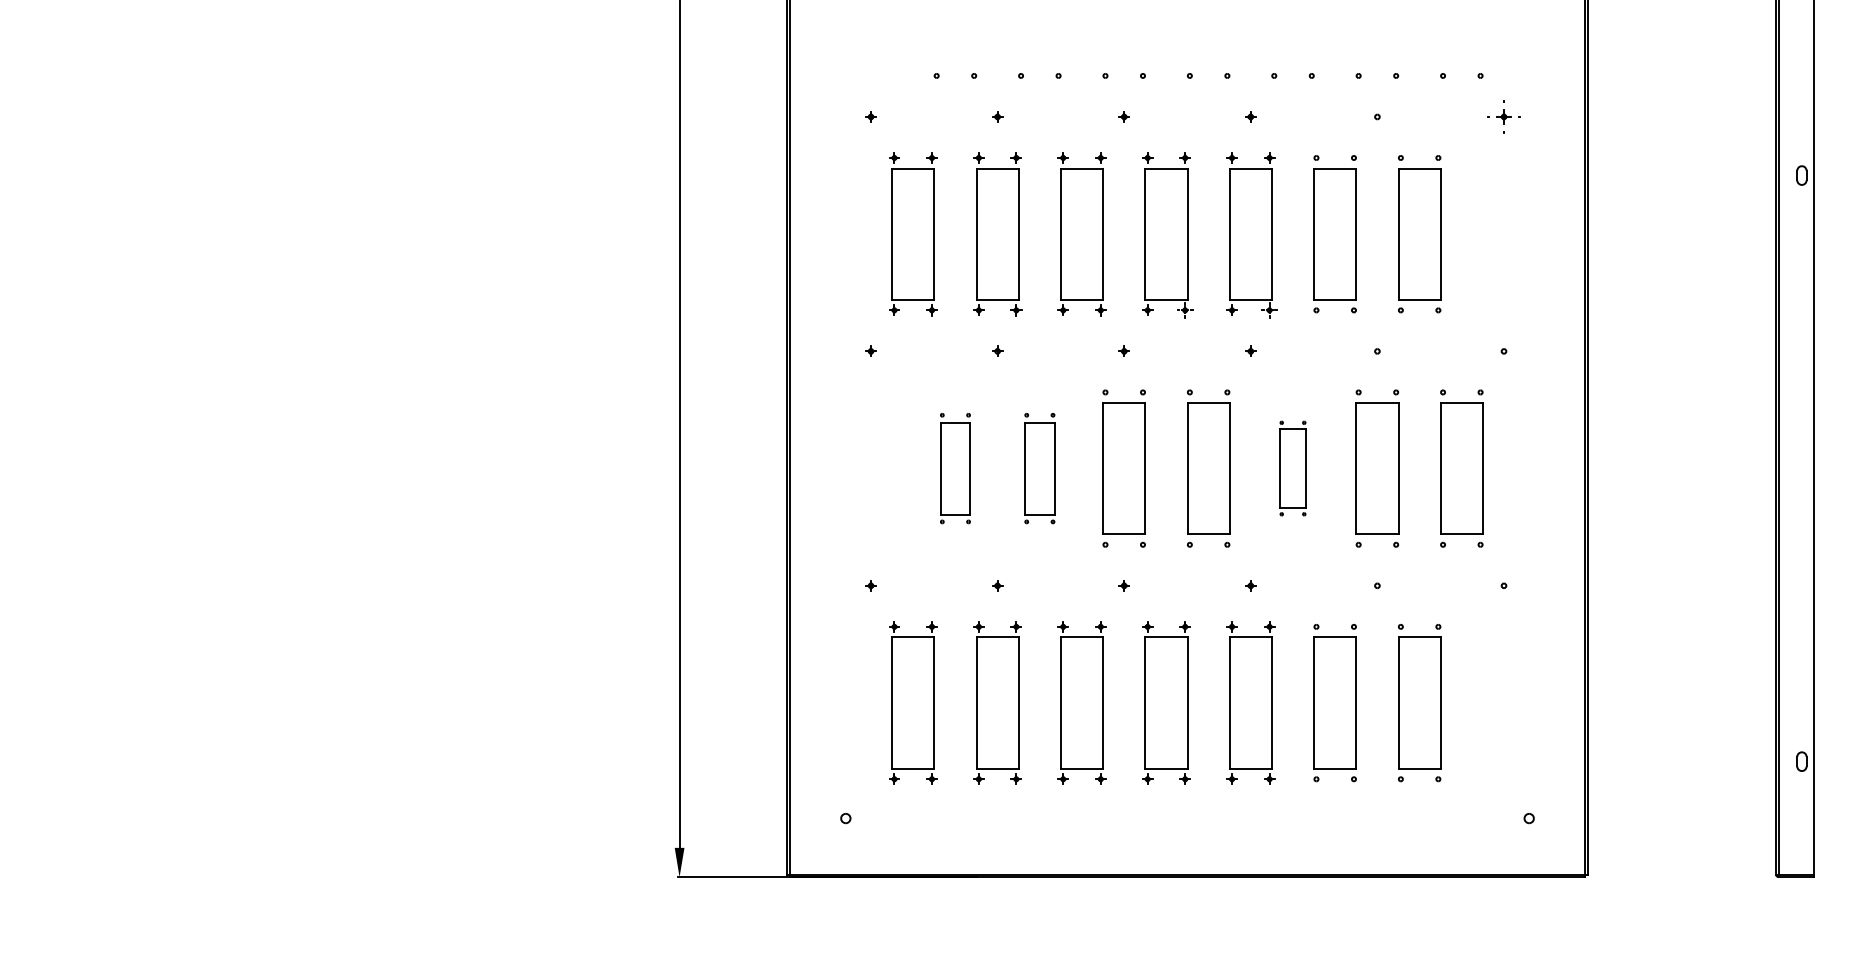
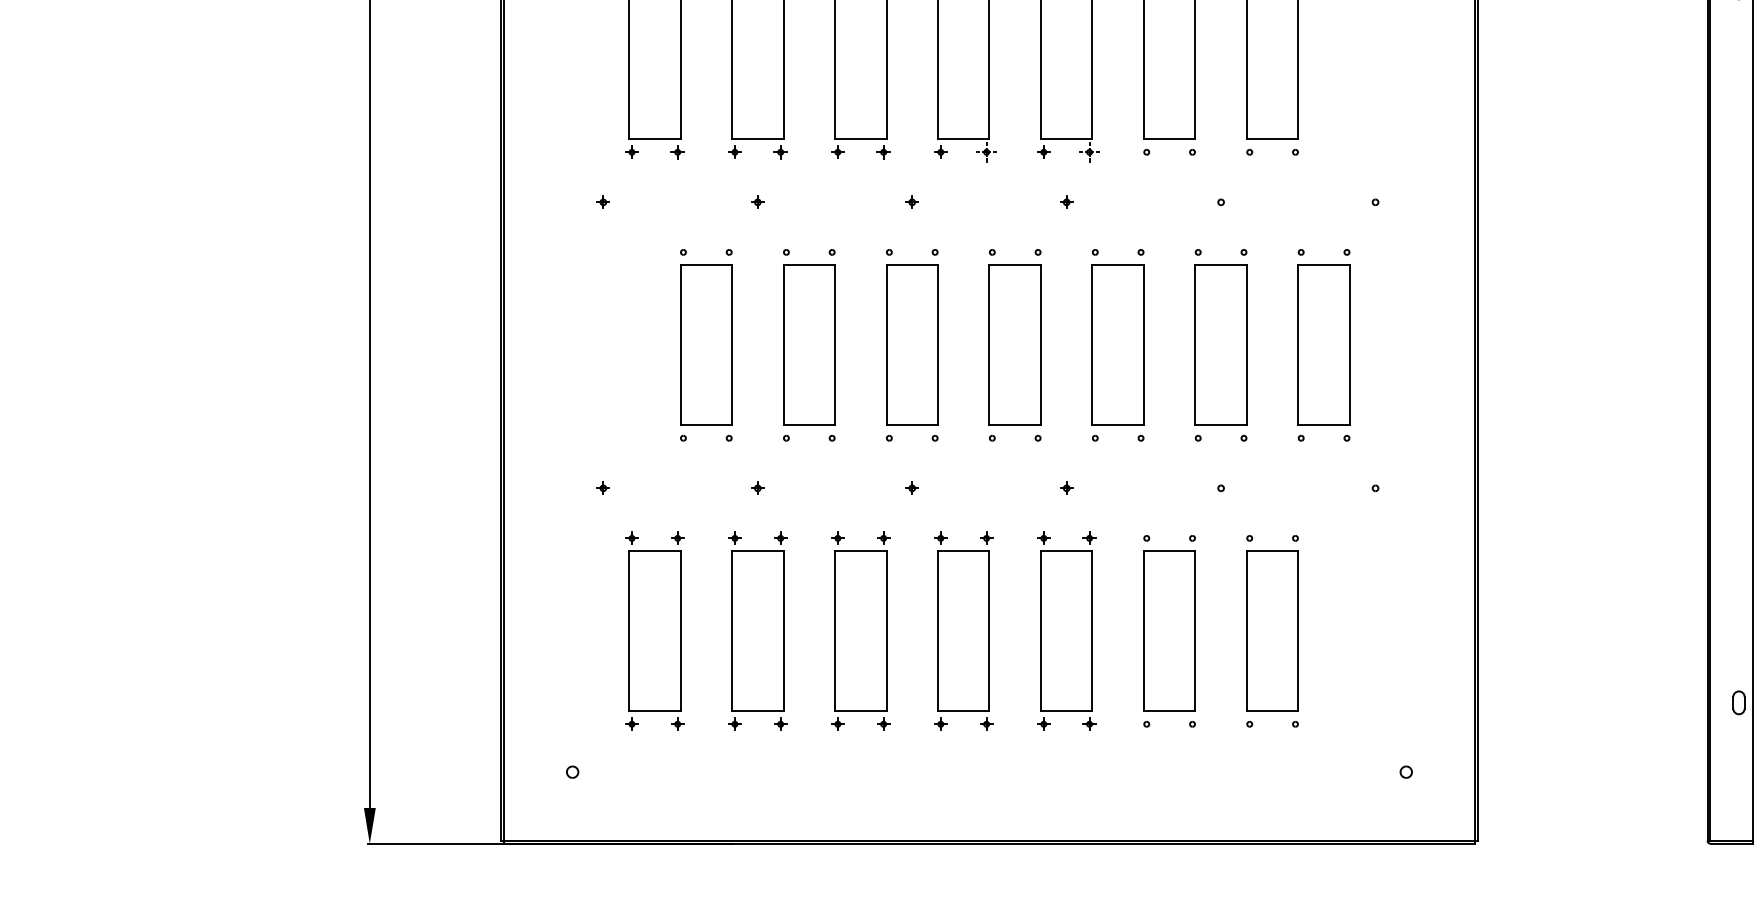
part: (955, 468) -> (706, 345), size x1.43
part: (1039, 468) -> (808, 345), size x1.43
part: (1292, 468) -> (1117, 345), size x1.67

